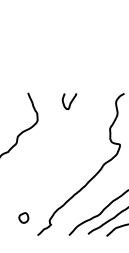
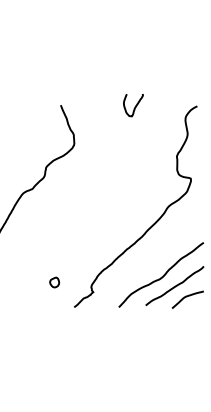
curve: (70, 102) -> (134, 106), moved
part: (23, 217) -> (54, 282), size x0.7

